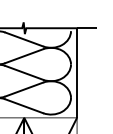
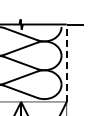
line: (76, 73) -> (66, 63), solid -> dashed

